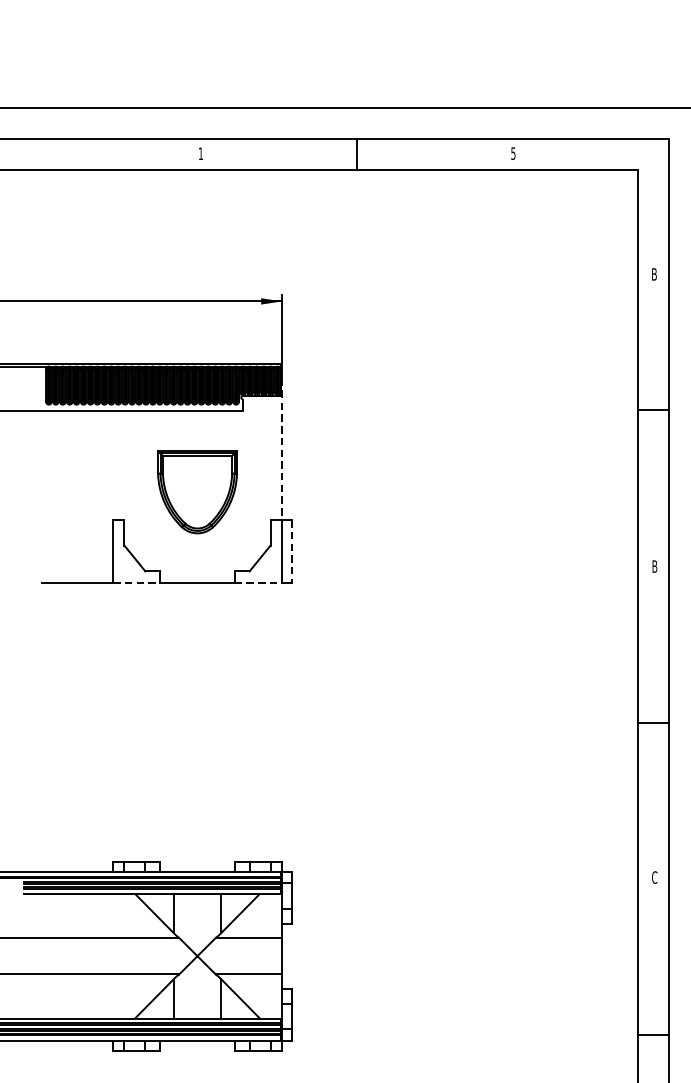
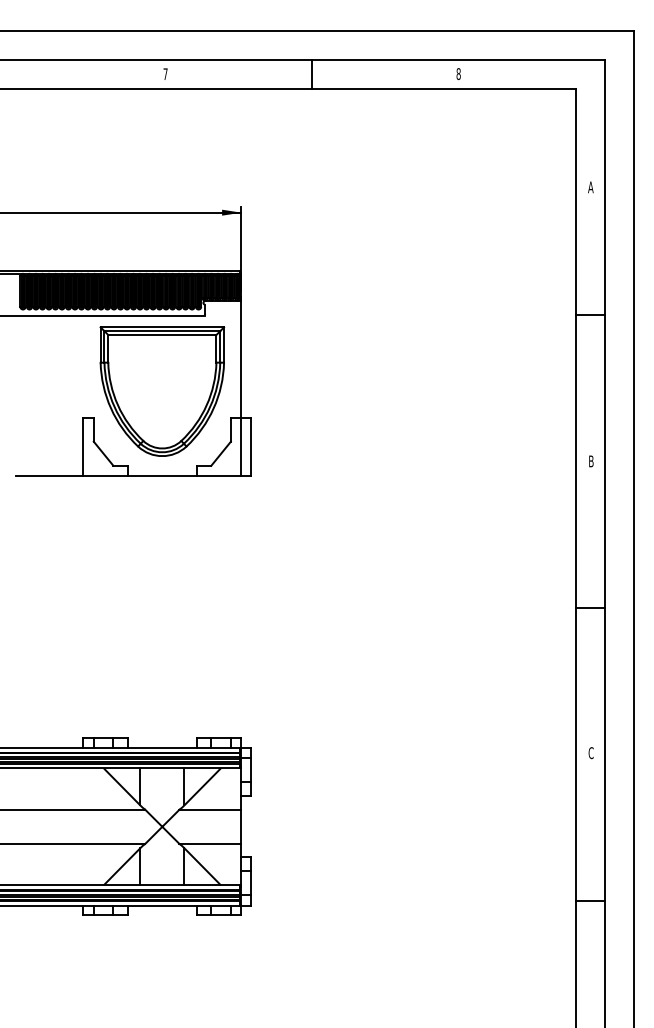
text: (200, 152) -> (165, 73), 1 -> 7
text: (513, 152) -> (458, 73), 5 -> 8
text: (653, 274) -> (590, 187), B -> A
line: (281, 455) -> (241, 357), dashed -> solid
part: (197, 492) -> (162, 391), size x1.67
line: (291, 551) -> (250, 447), dashed -> solid
line: (136, 582) -> (105, 476), dashed -> solid
line: (258, 582) -> (219, 476), dashed -> solid

